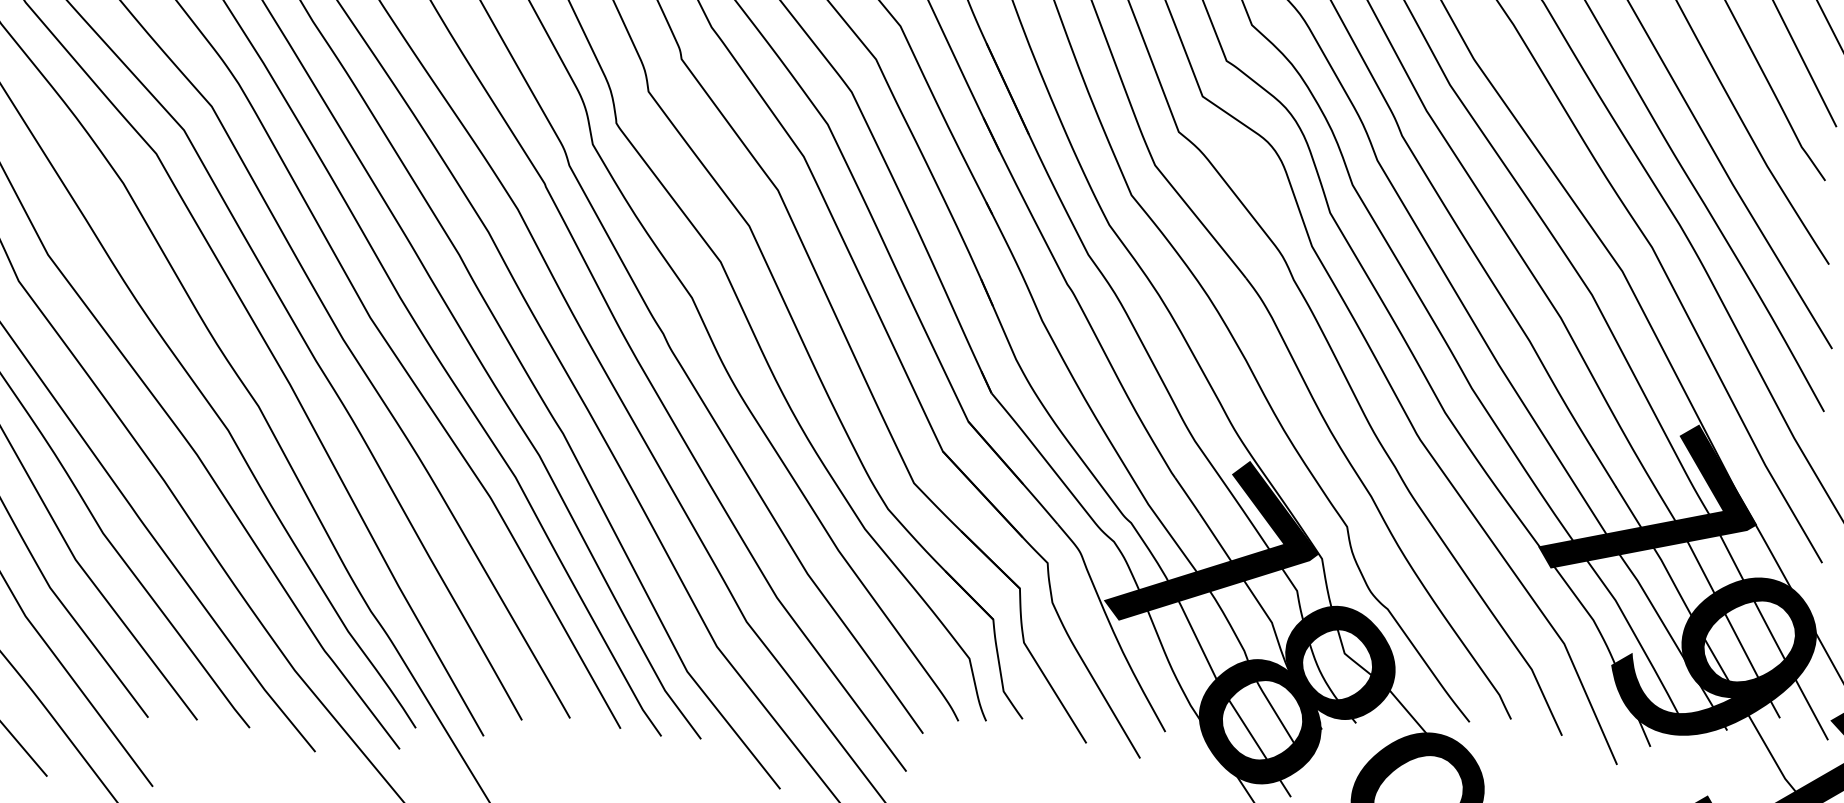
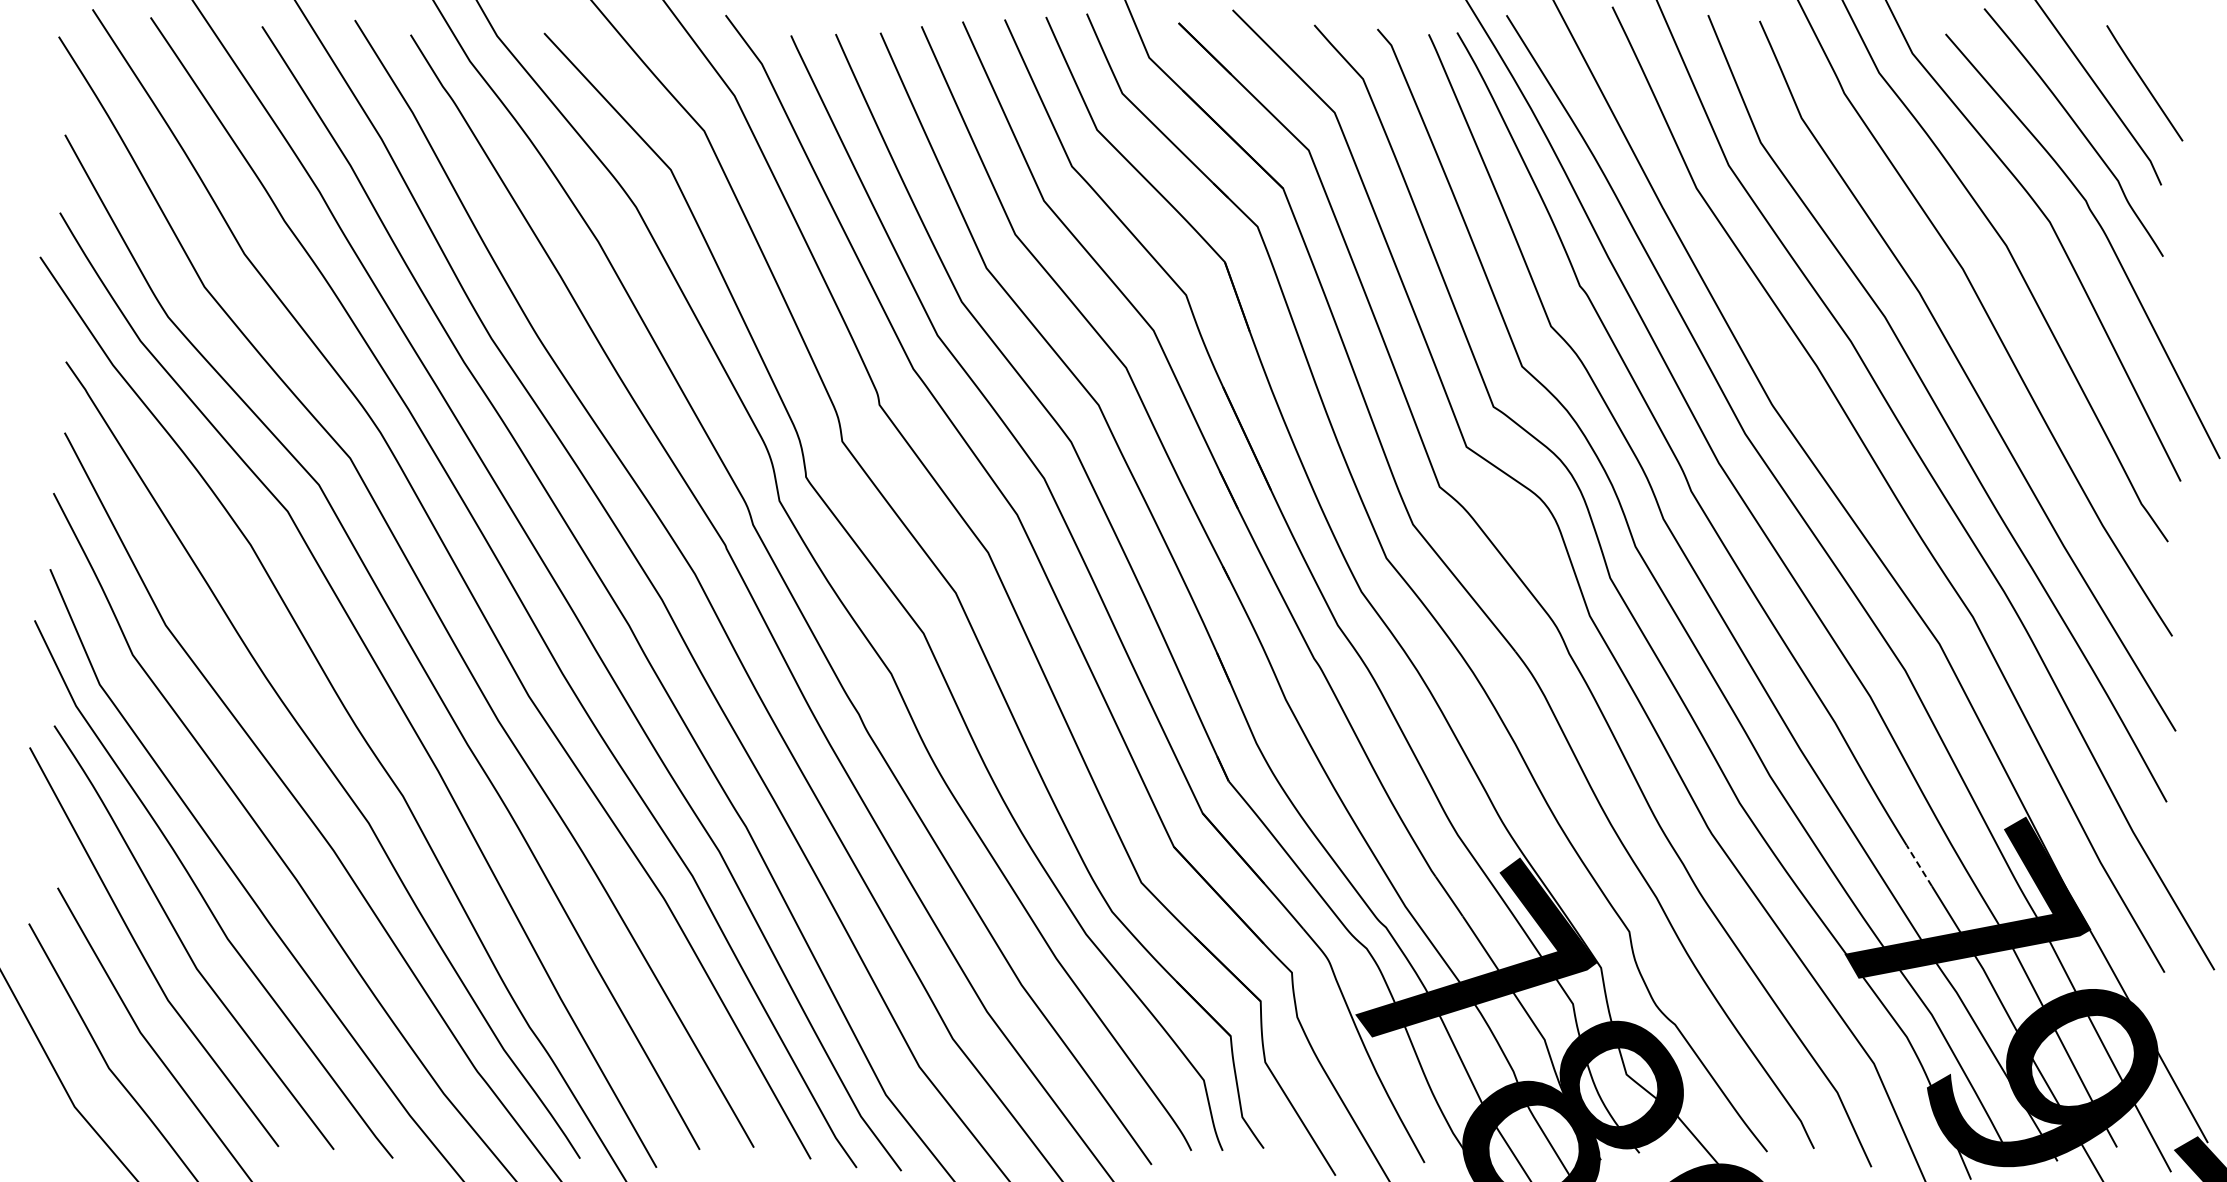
line: (1604, 467) -> (1919, 865), solid -> dashed

